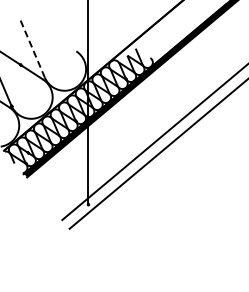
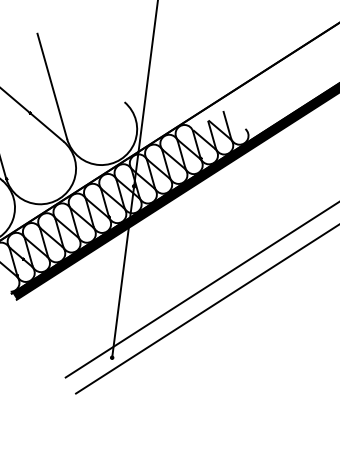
line: (32, 47) -> (53, 86), dashed -> solid

